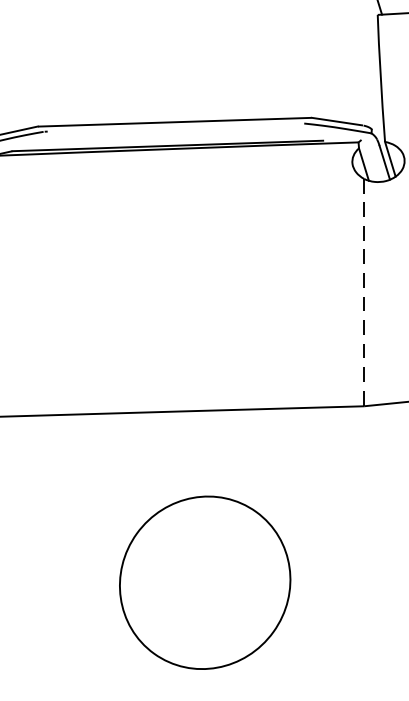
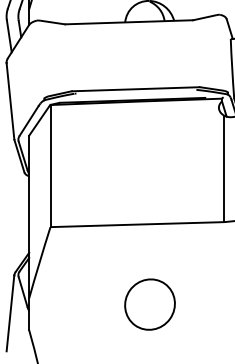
line: (364, 293) -> (224, 169), dashed -> solid
part: (203, 582) -> (149, 304), size x0.62

